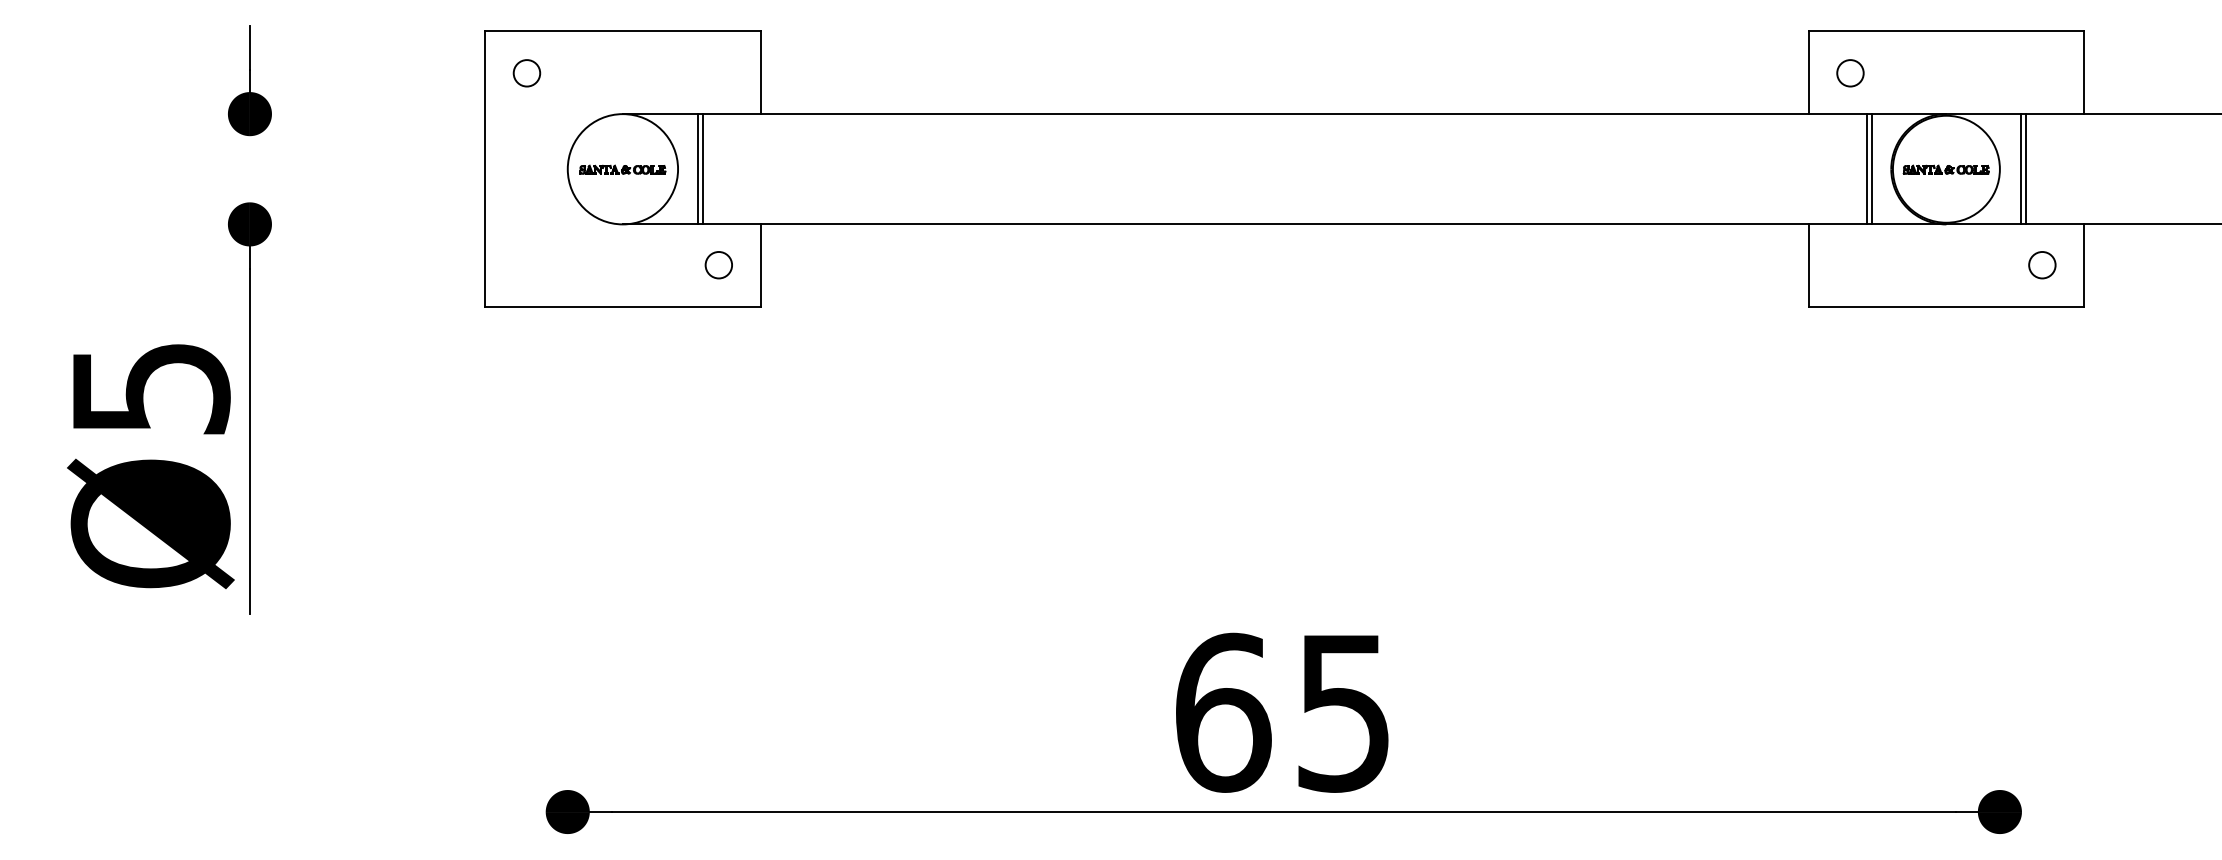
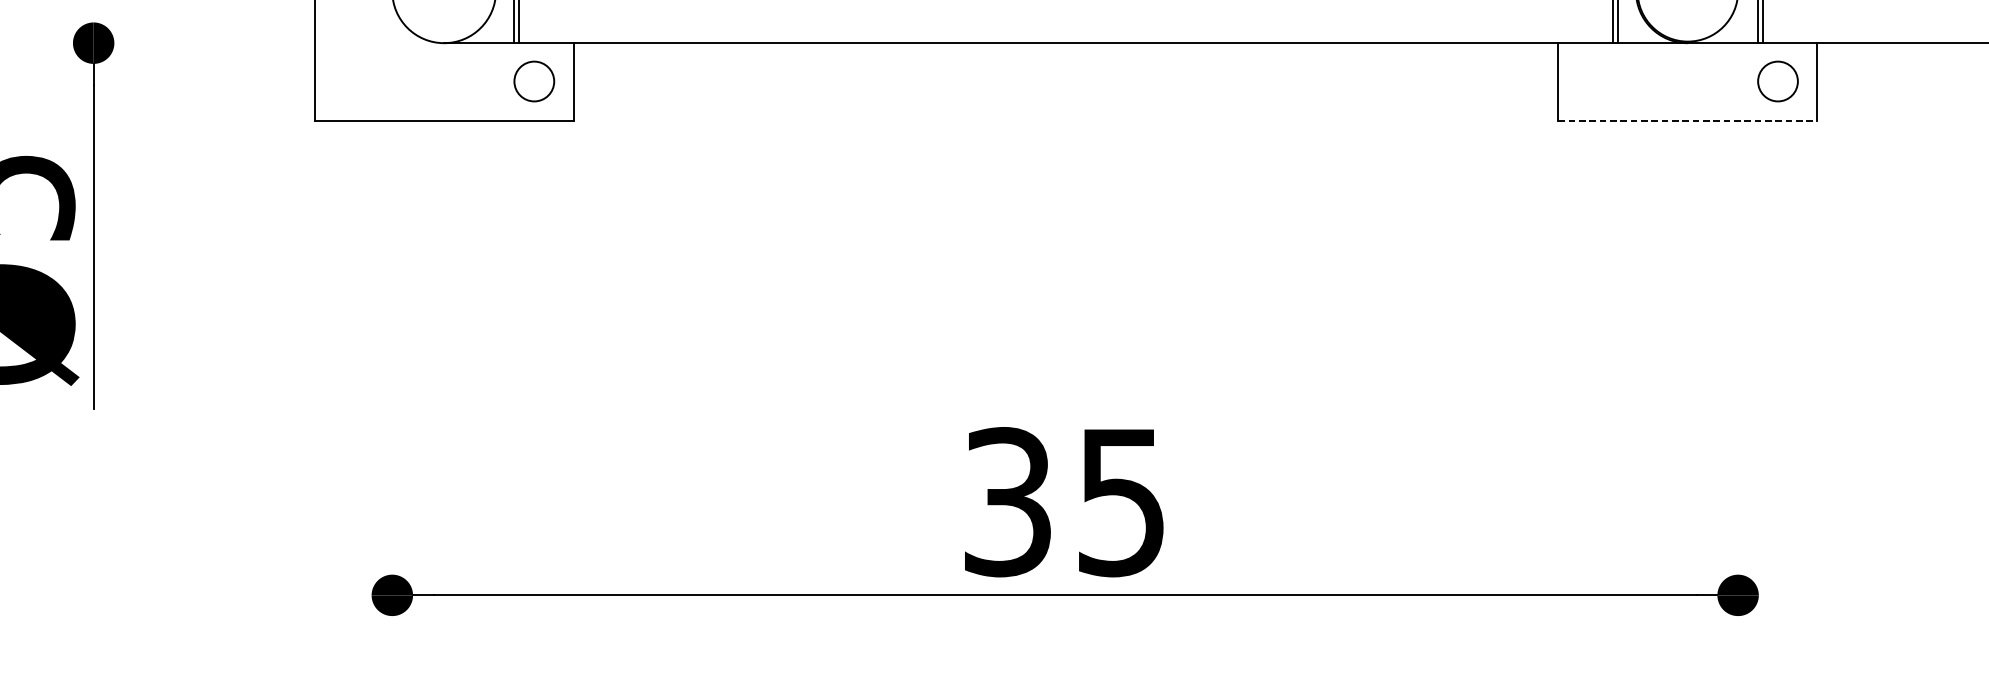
circle: (718, 264) -> (533, 80), size x1.6
circle: (2042, 264) -> (1778, 80), size x1.6
line: (1946, 307) -> (1687, 121), solid -> dashed
text: (1223, 712) -> (1008, 501), 65 -> 35

